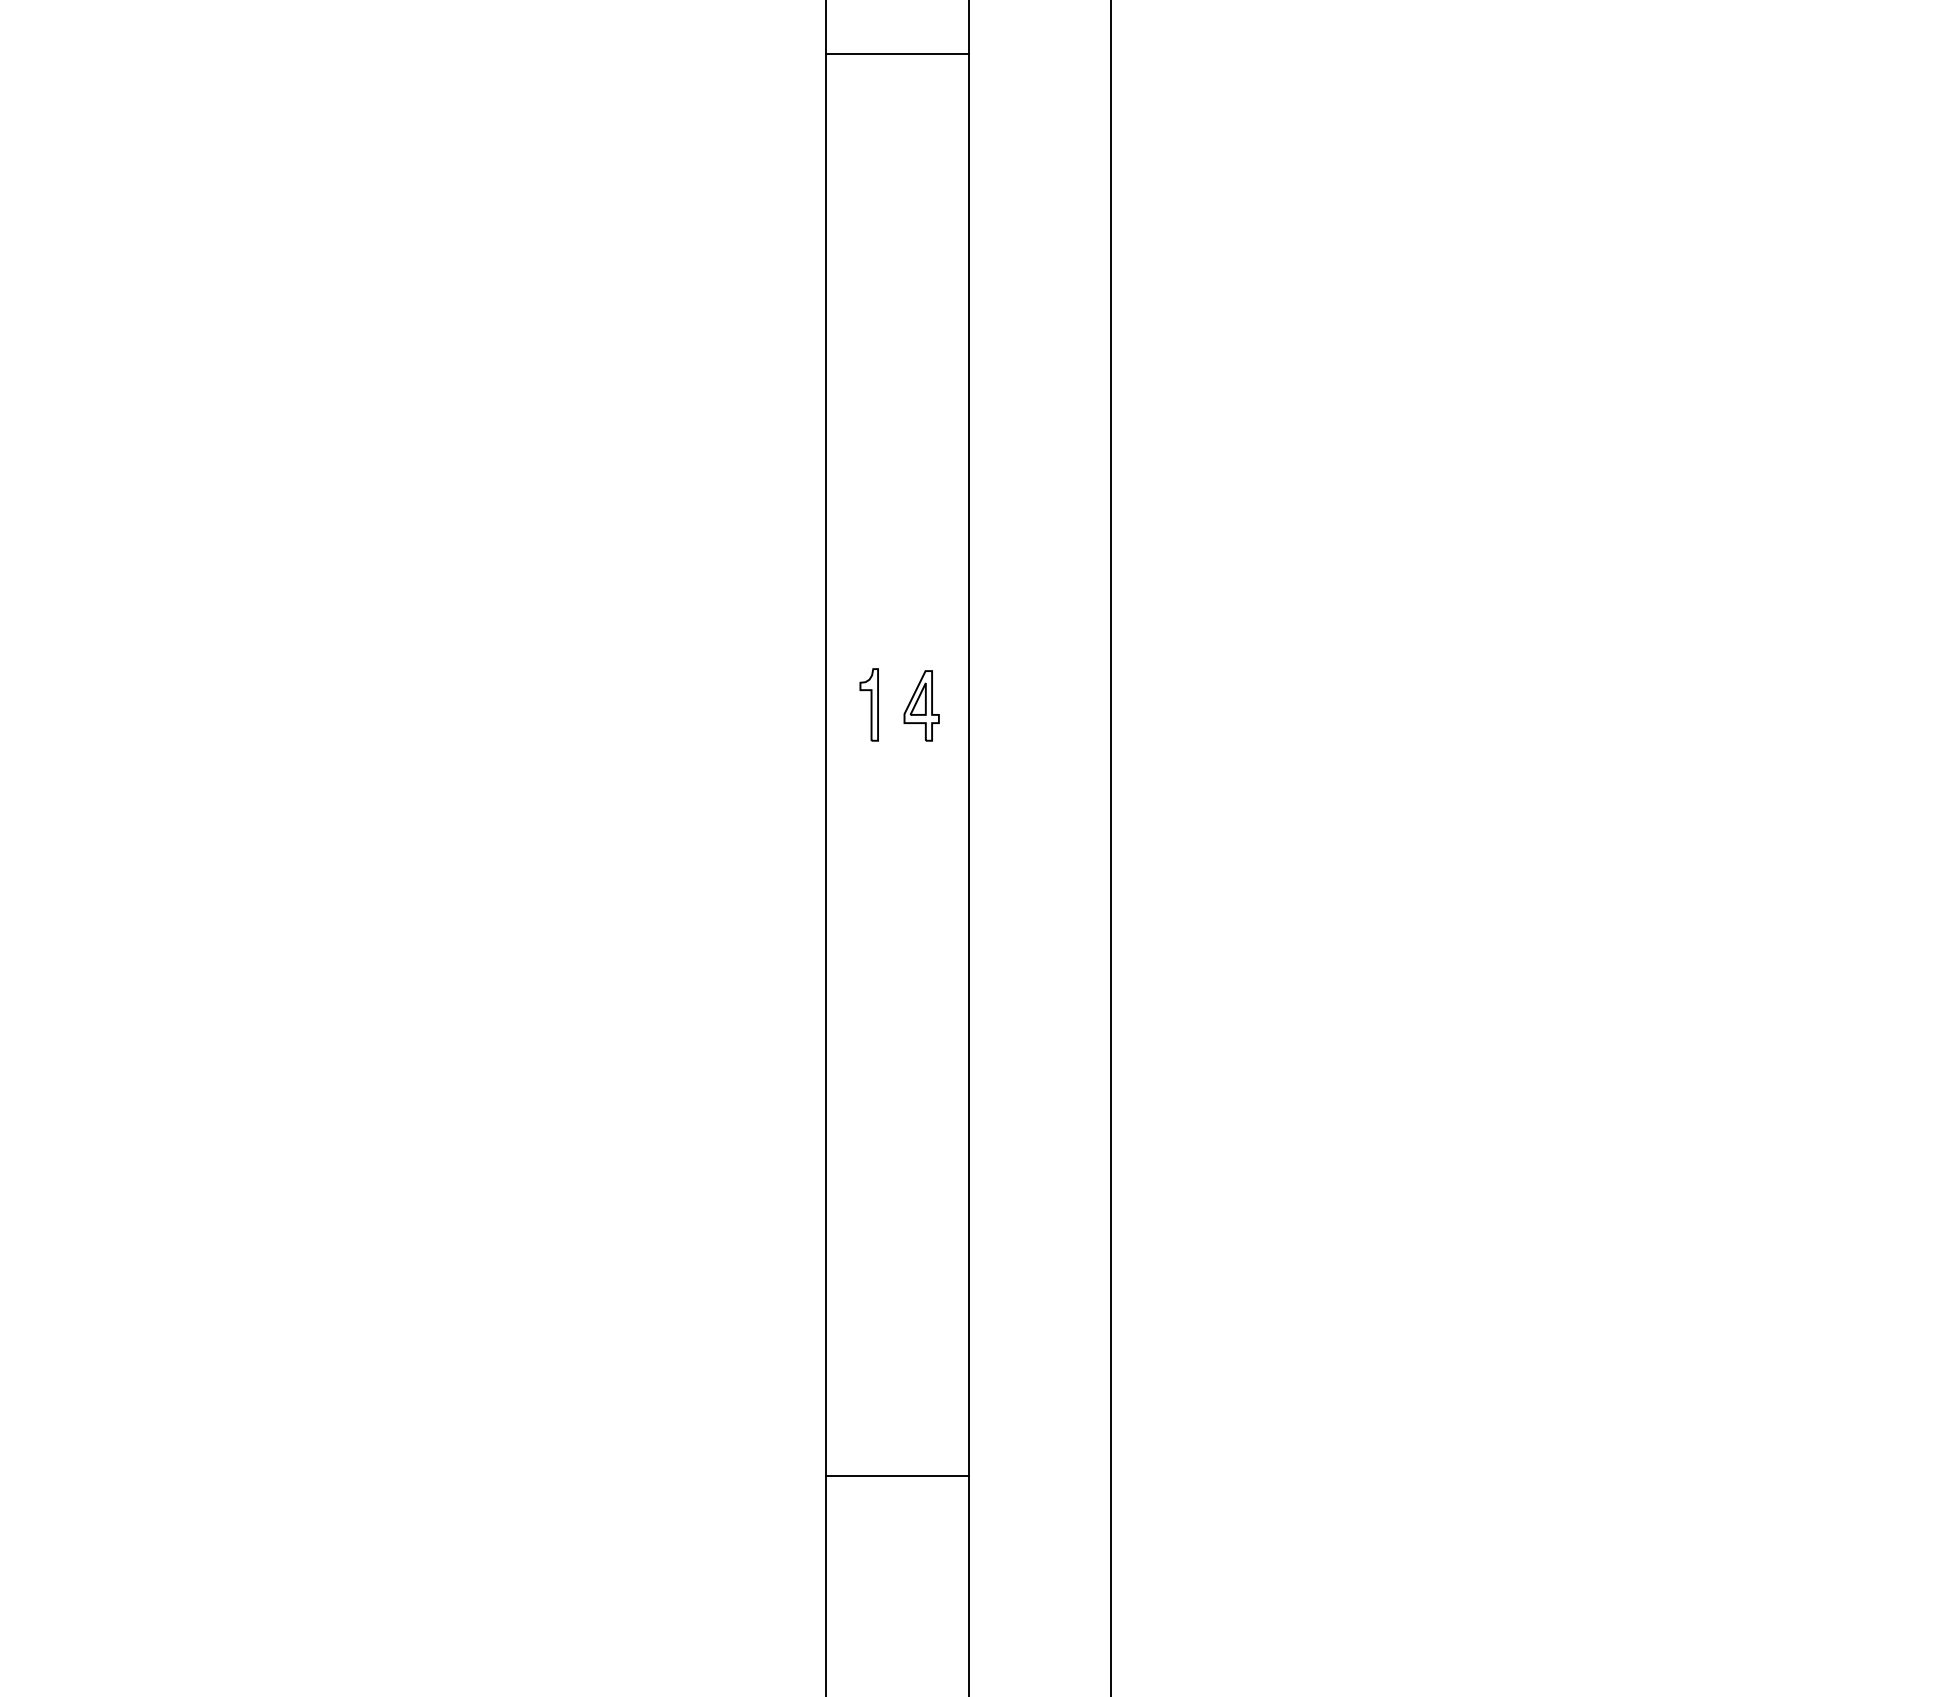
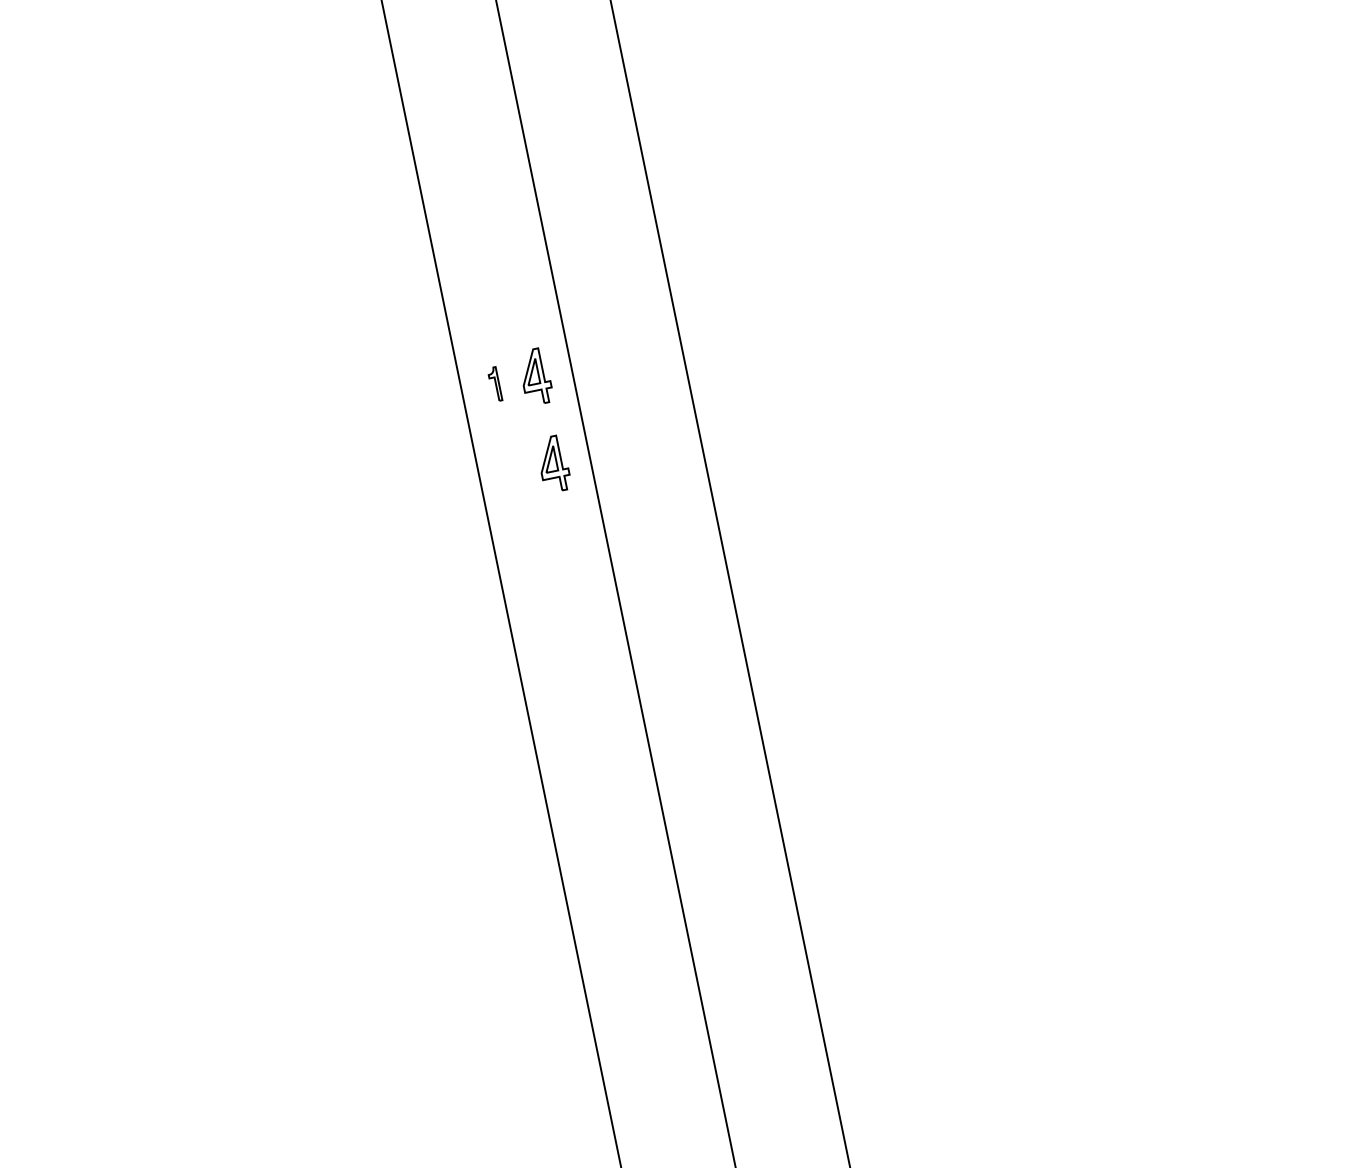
part: (868, 704) -> (494, 384), size x0.6
part: (921, 818) -> (553, 463), added
line: (897, 1475) -> (639, 975), removed

